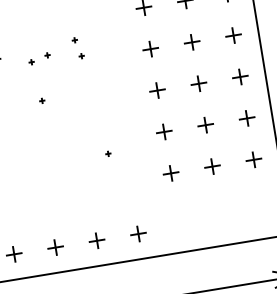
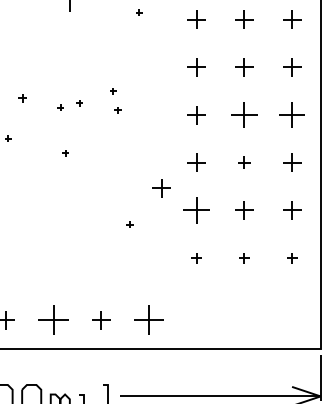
part: (234, 35) -> (292, 115), size x1.4
part: (192, 42) -> (244, 115), size x1.4
part: (199, 83) -> (244, 162), size x0.7
part: (130, 117) -> (161, 188), added
part: (164, 132) -> (196, 210), size x1.4
part: (254, 160) -> (292, 258), size x0.6
part: (212, 166) -> (244, 258), size x0.6
part: (170, 173) -> (196, 258), size x0.6
part: (138, 234) -> (148, 320), size x1.6
part: (55, 247) -> (53, 320), size x1.6

